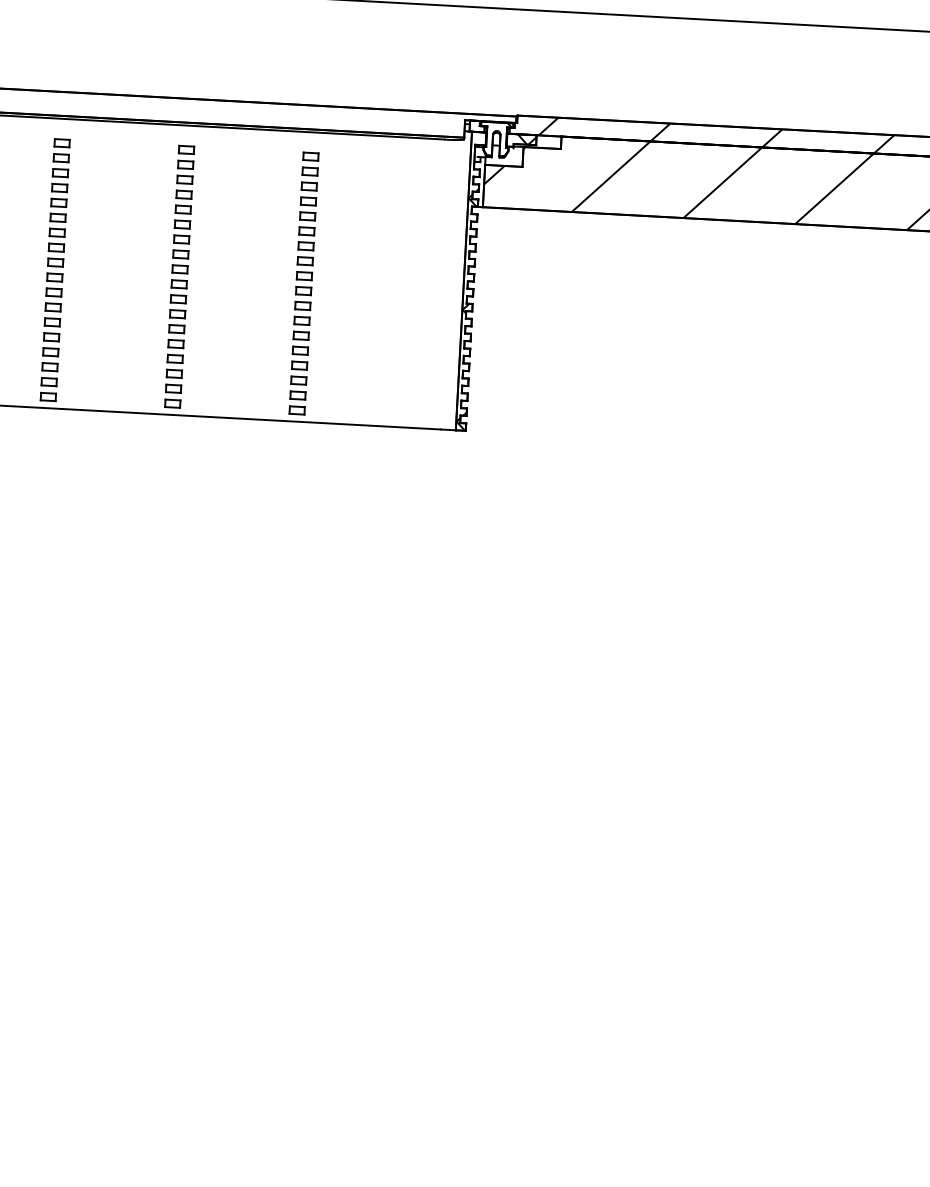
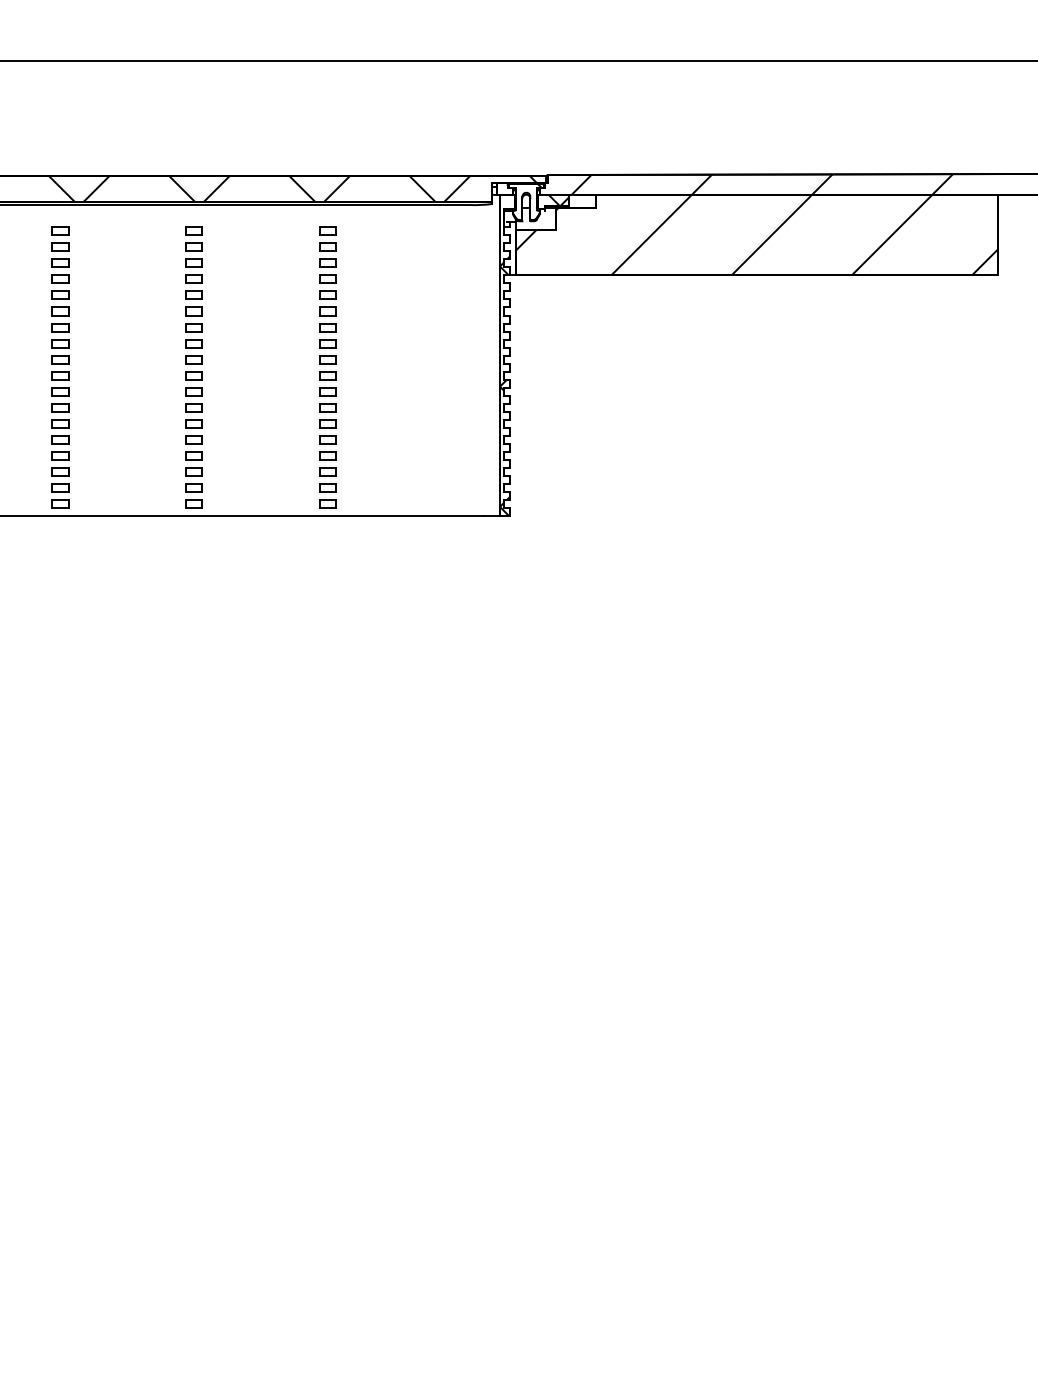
hatch: (265, 114) -> (276, 188), added
hatch: (279, 115) -> (292, 188), added

